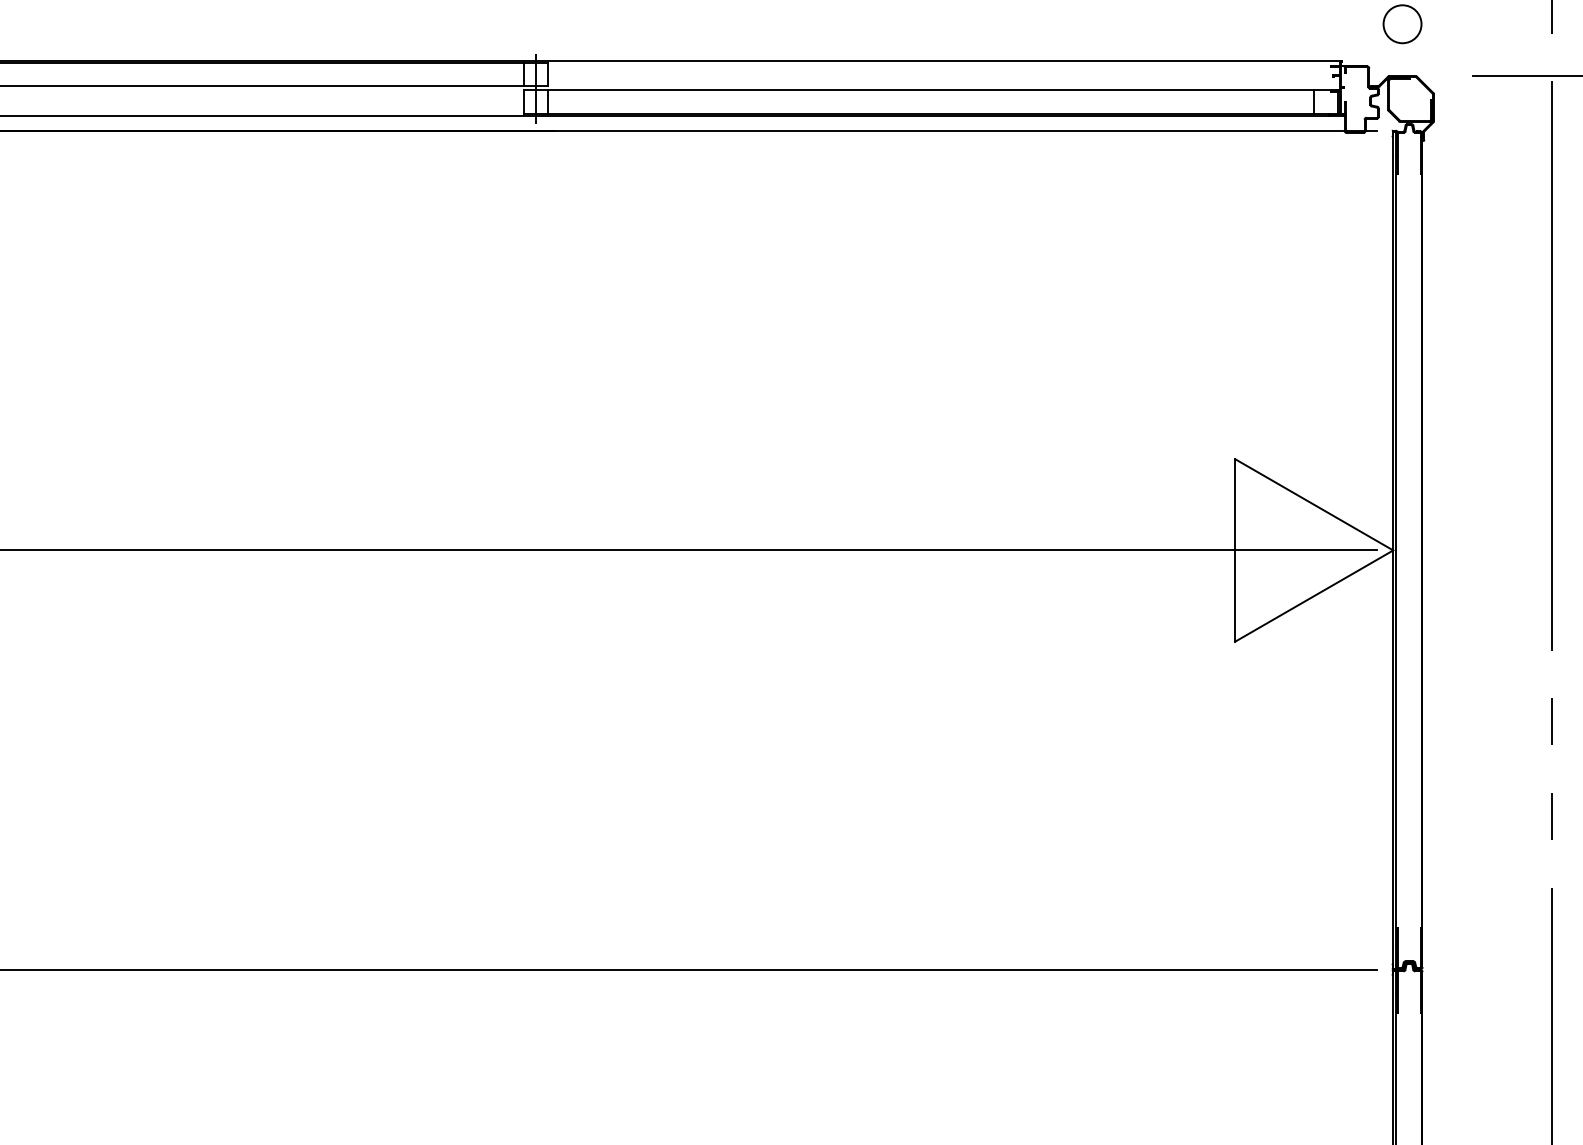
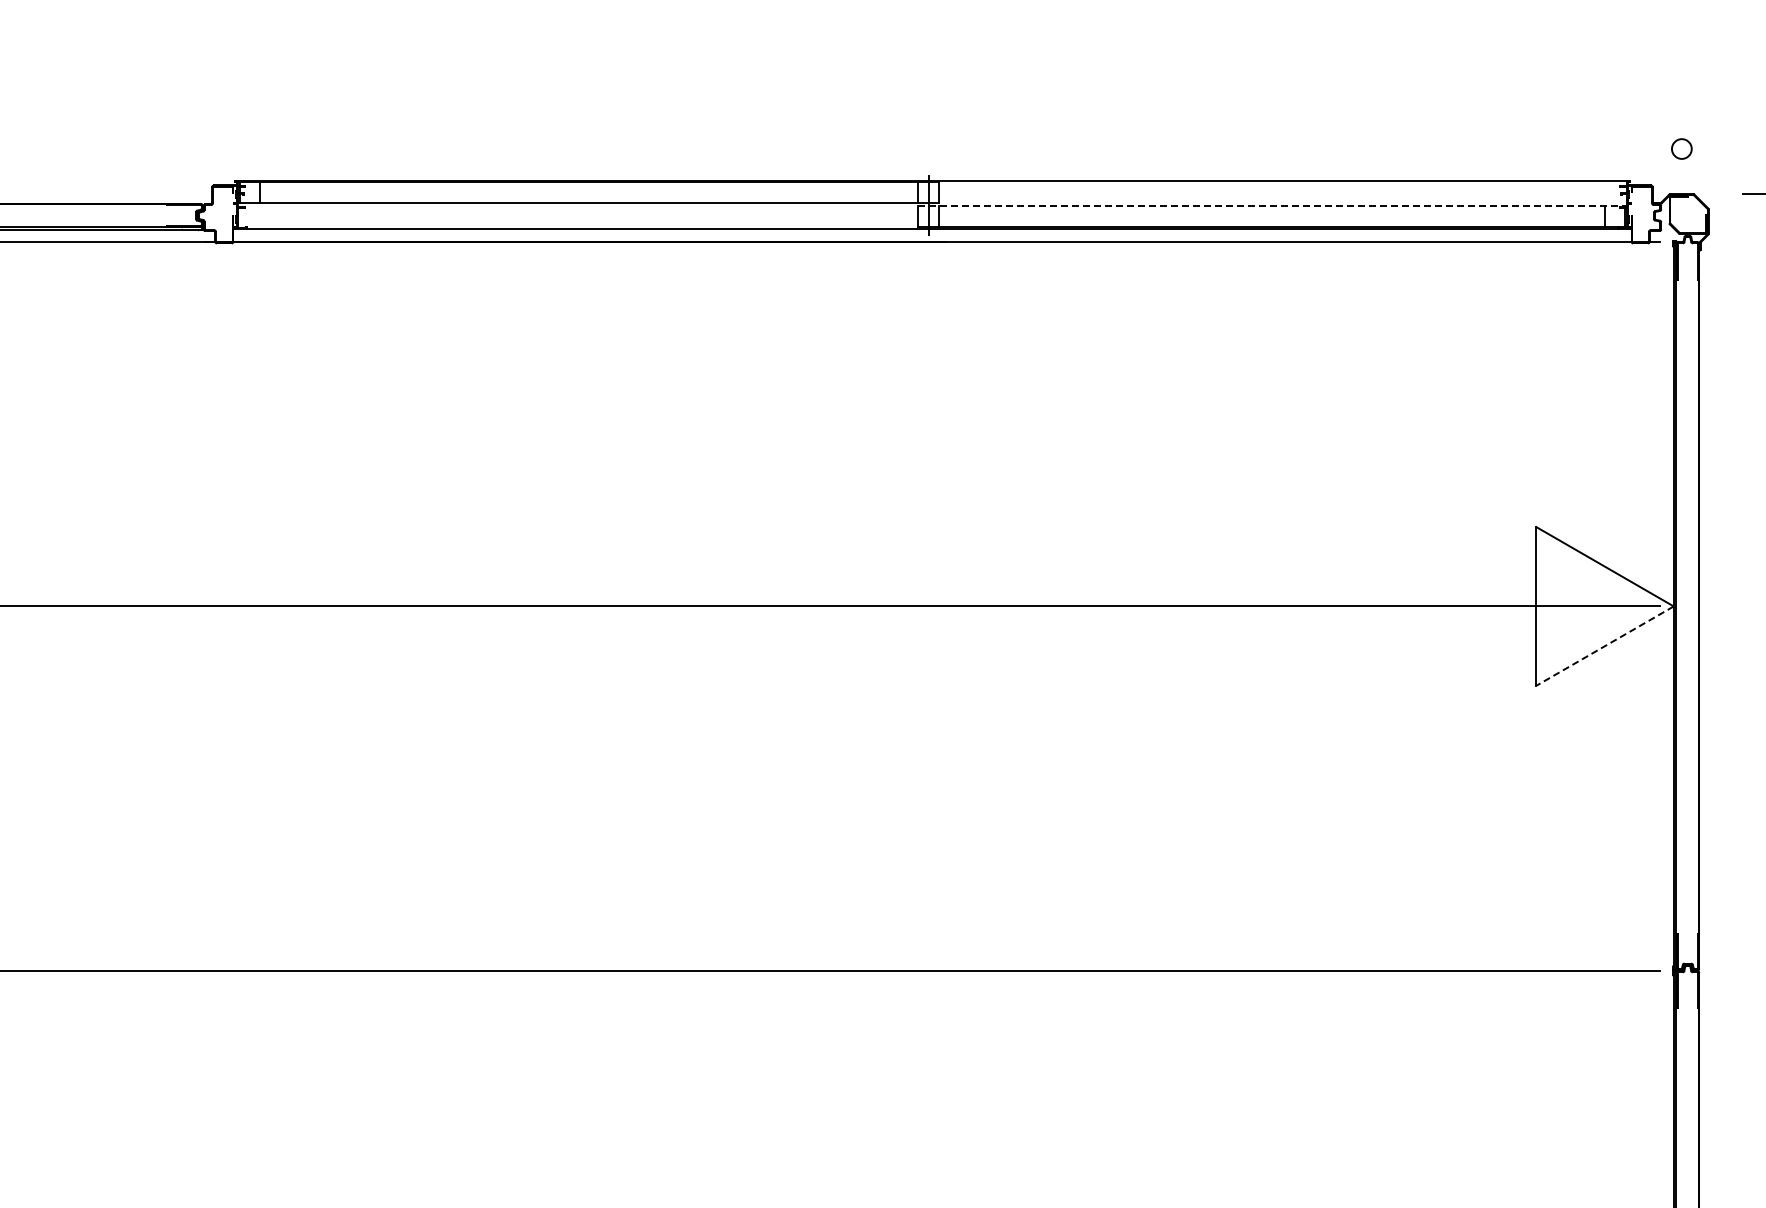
circle: (1402, 23) -> (1681, 148), size x0.6
line: (931, 90) -> (1272, 206), solid -> dashed
line: (1313, 596) -> (1604, 646), solid -> dashed

